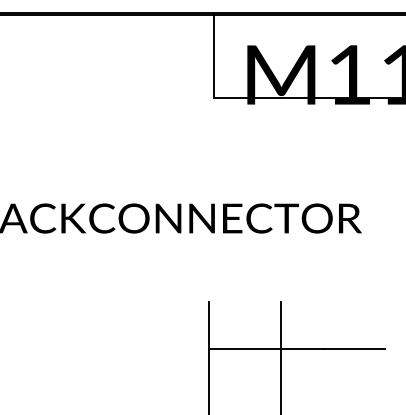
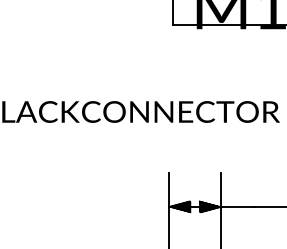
hatch: (223, 349) -> (179, 207), added
hatch: (265, 349) -> (209, 207), added

